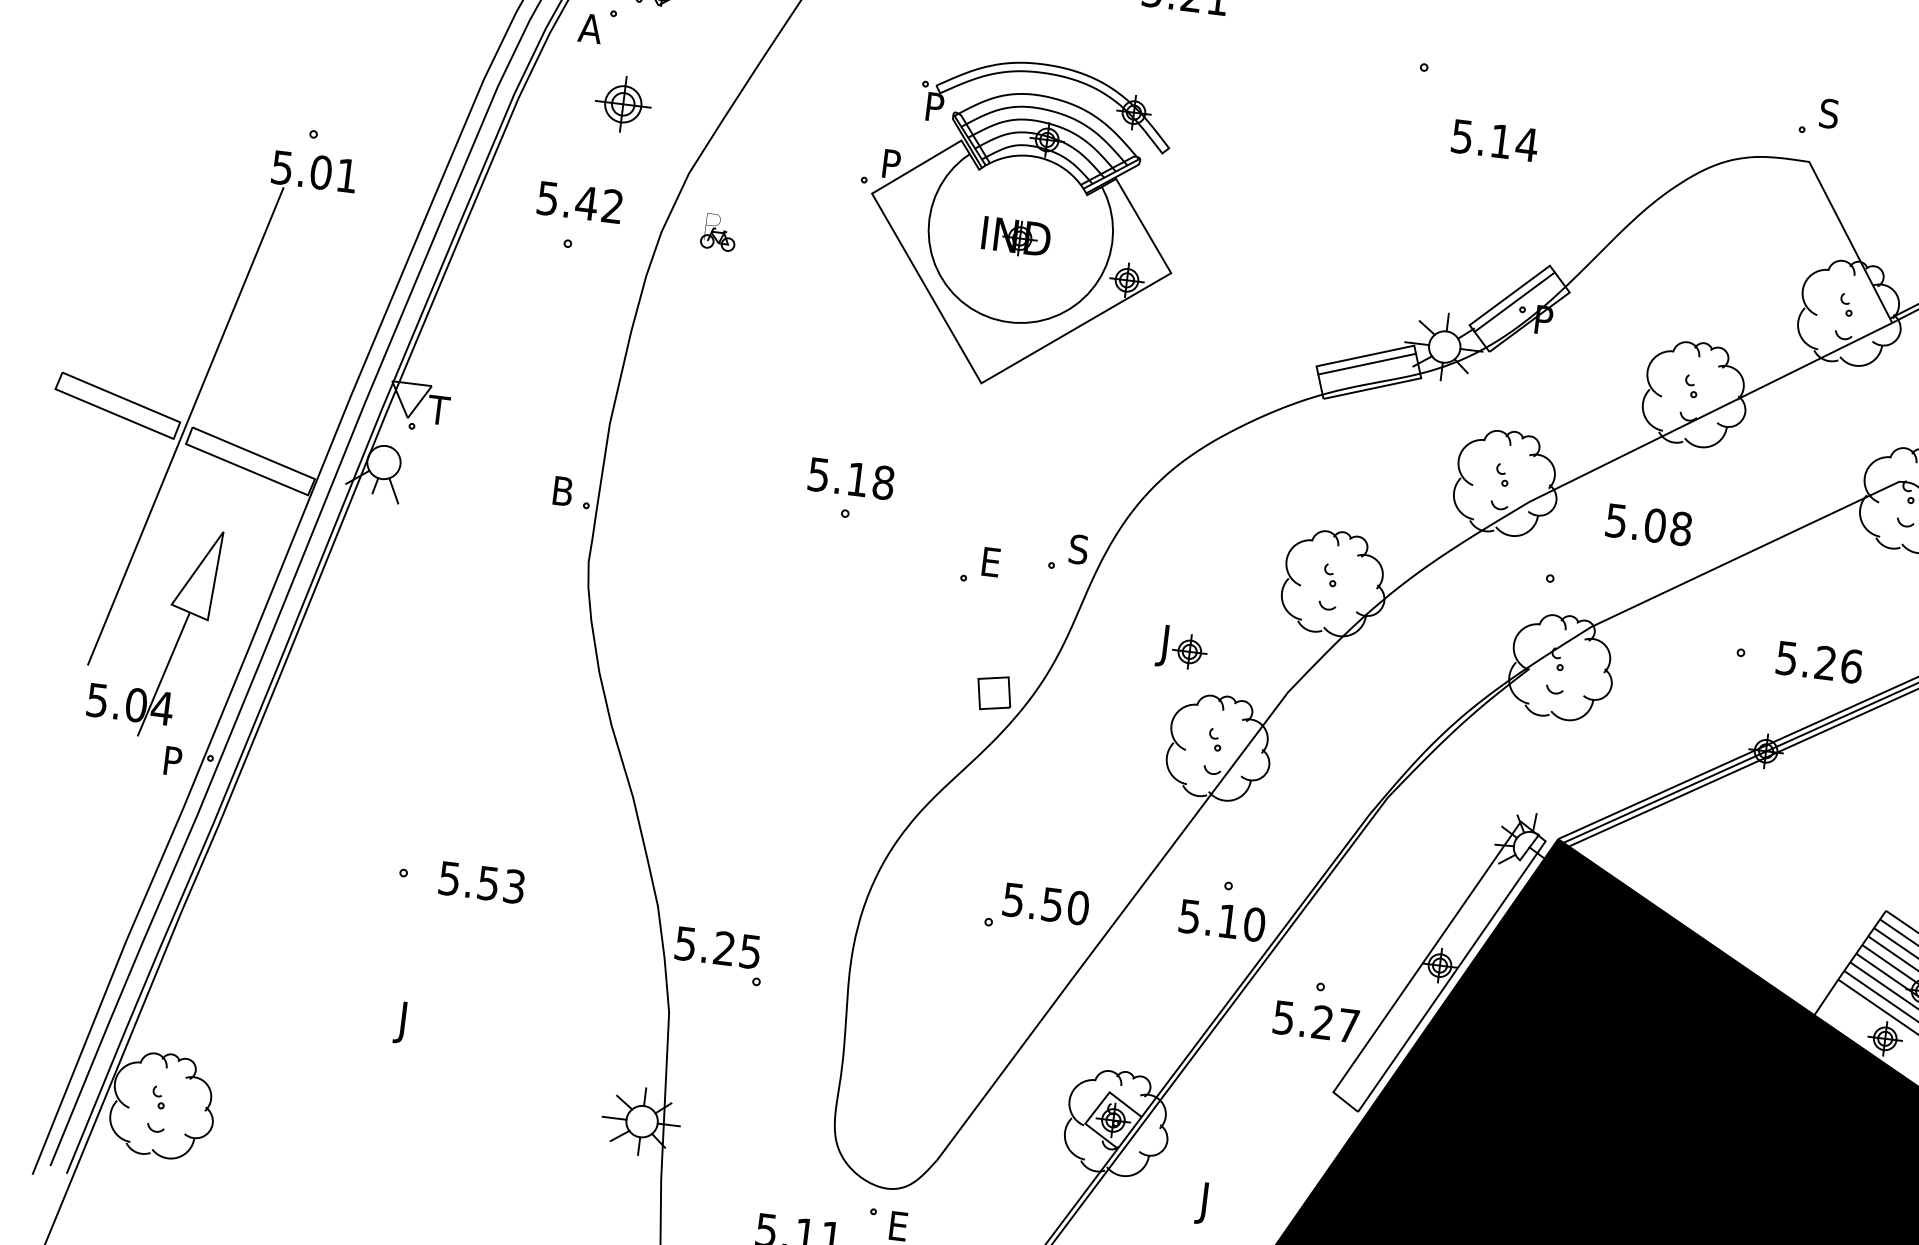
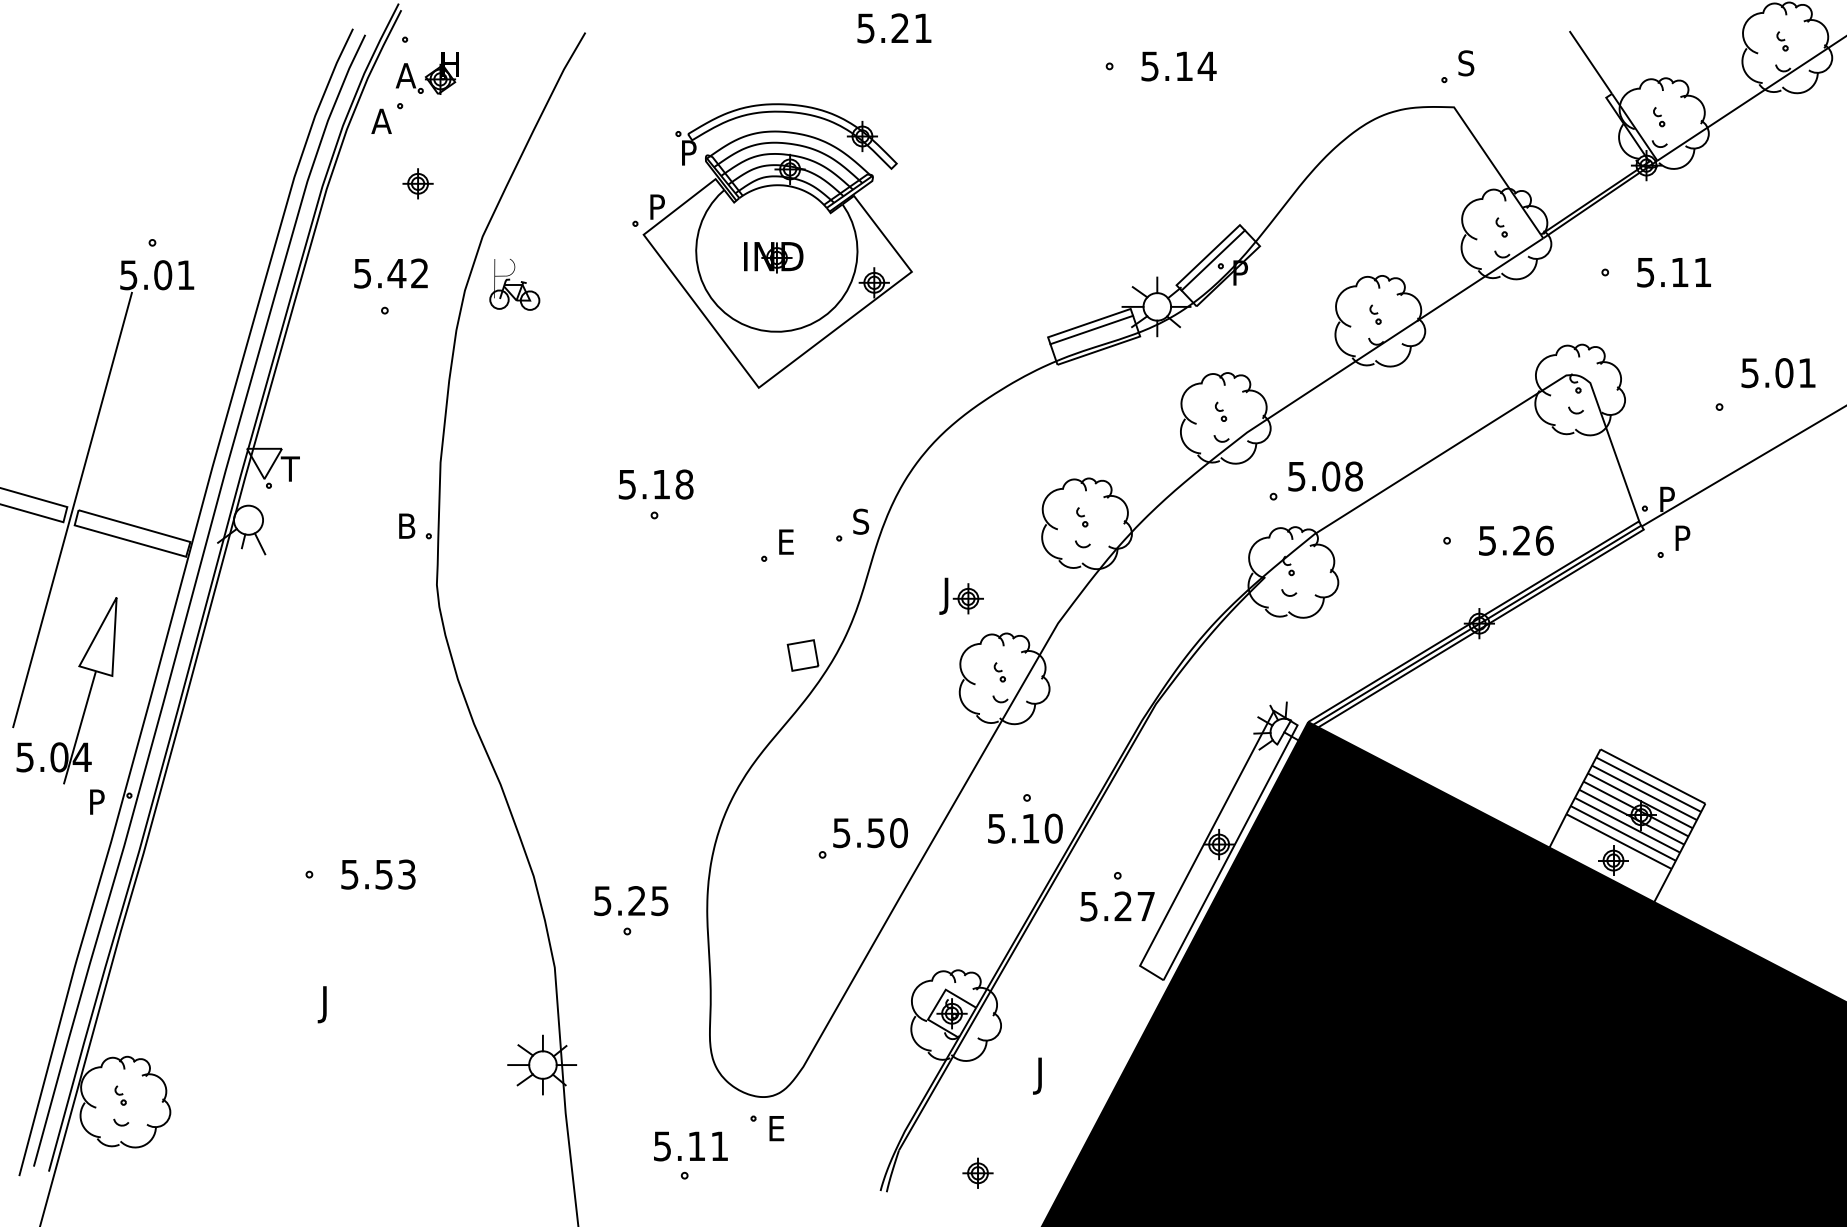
part: (622, 103) -> (417, 183), size x0.62
text: (1494, 140) -> (1178, 66), moved
part: (718, 232) -> (514, 284), size x1.67
text: (1648, 524) -> (1325, 476), moved
text: (718, 948) -> (631, 901), moved

